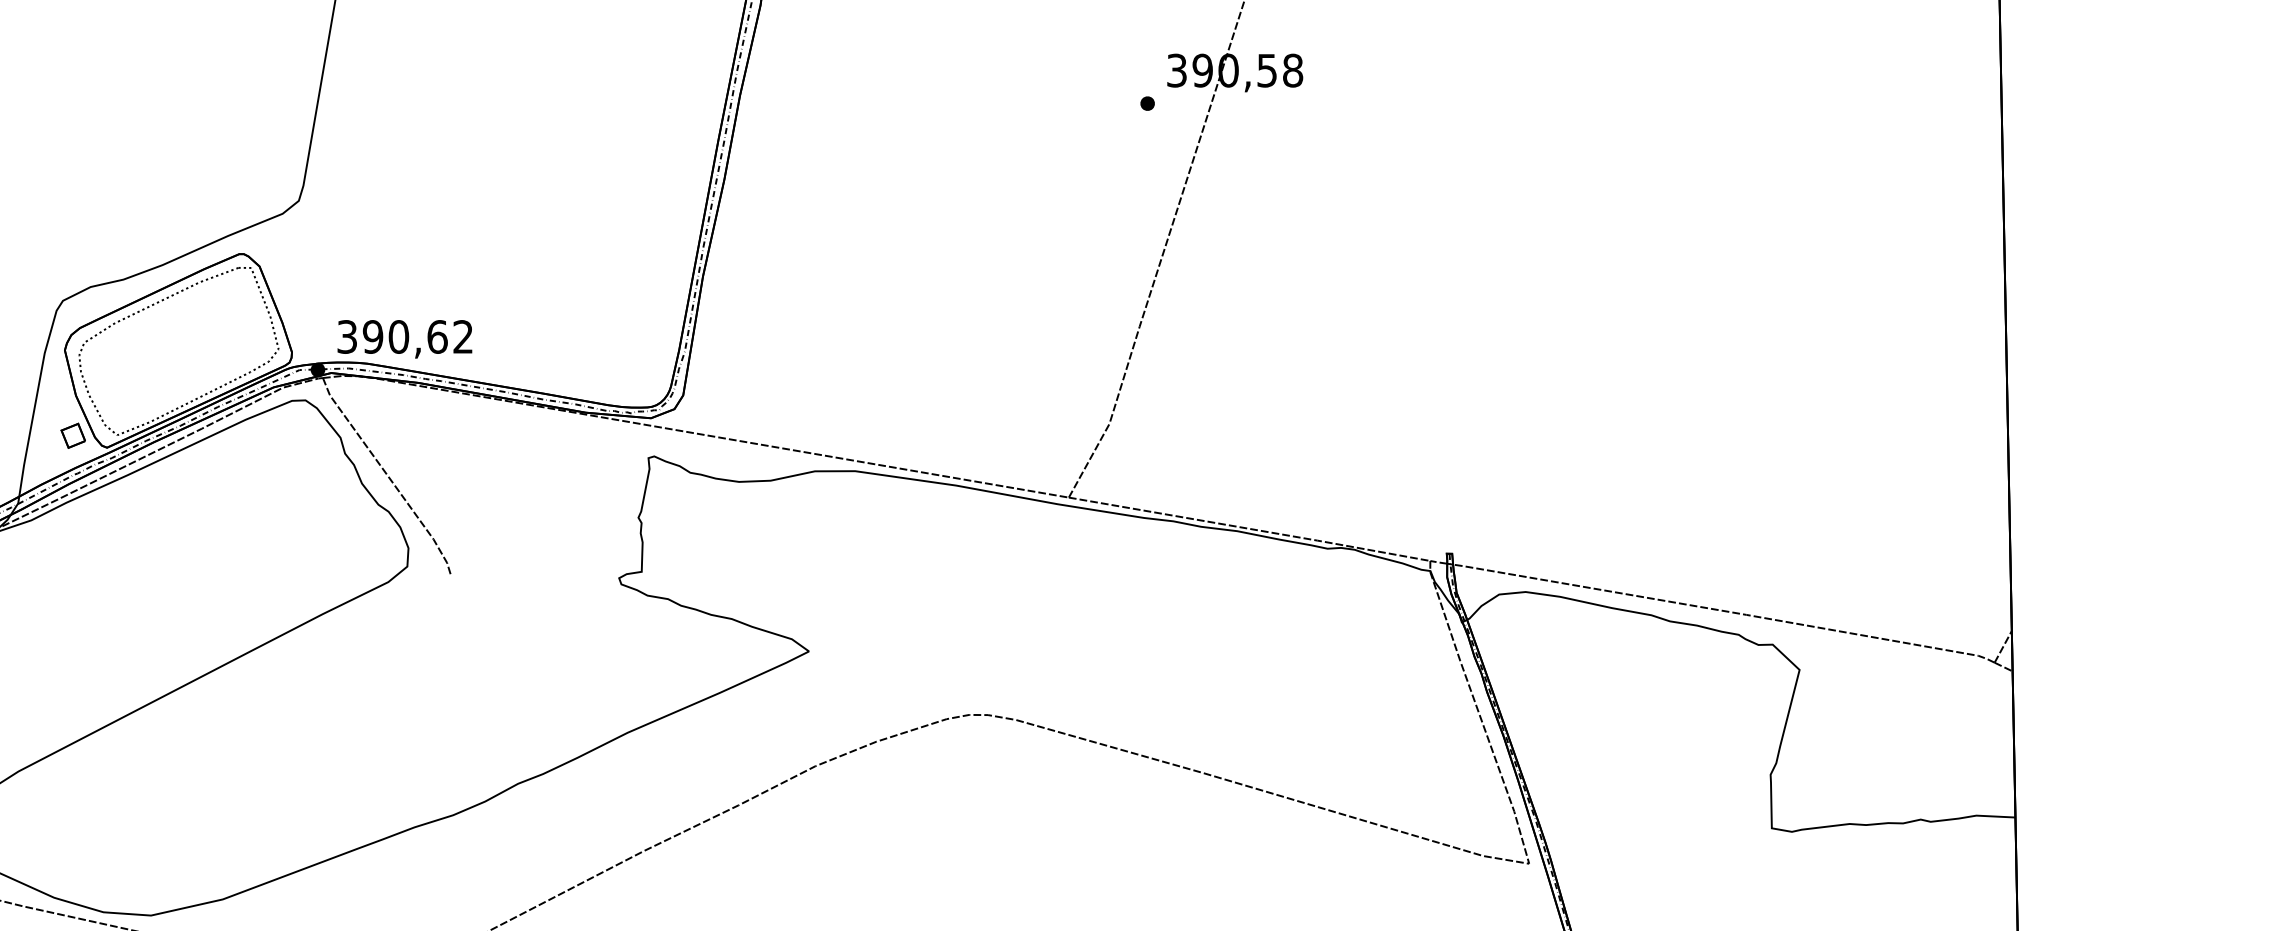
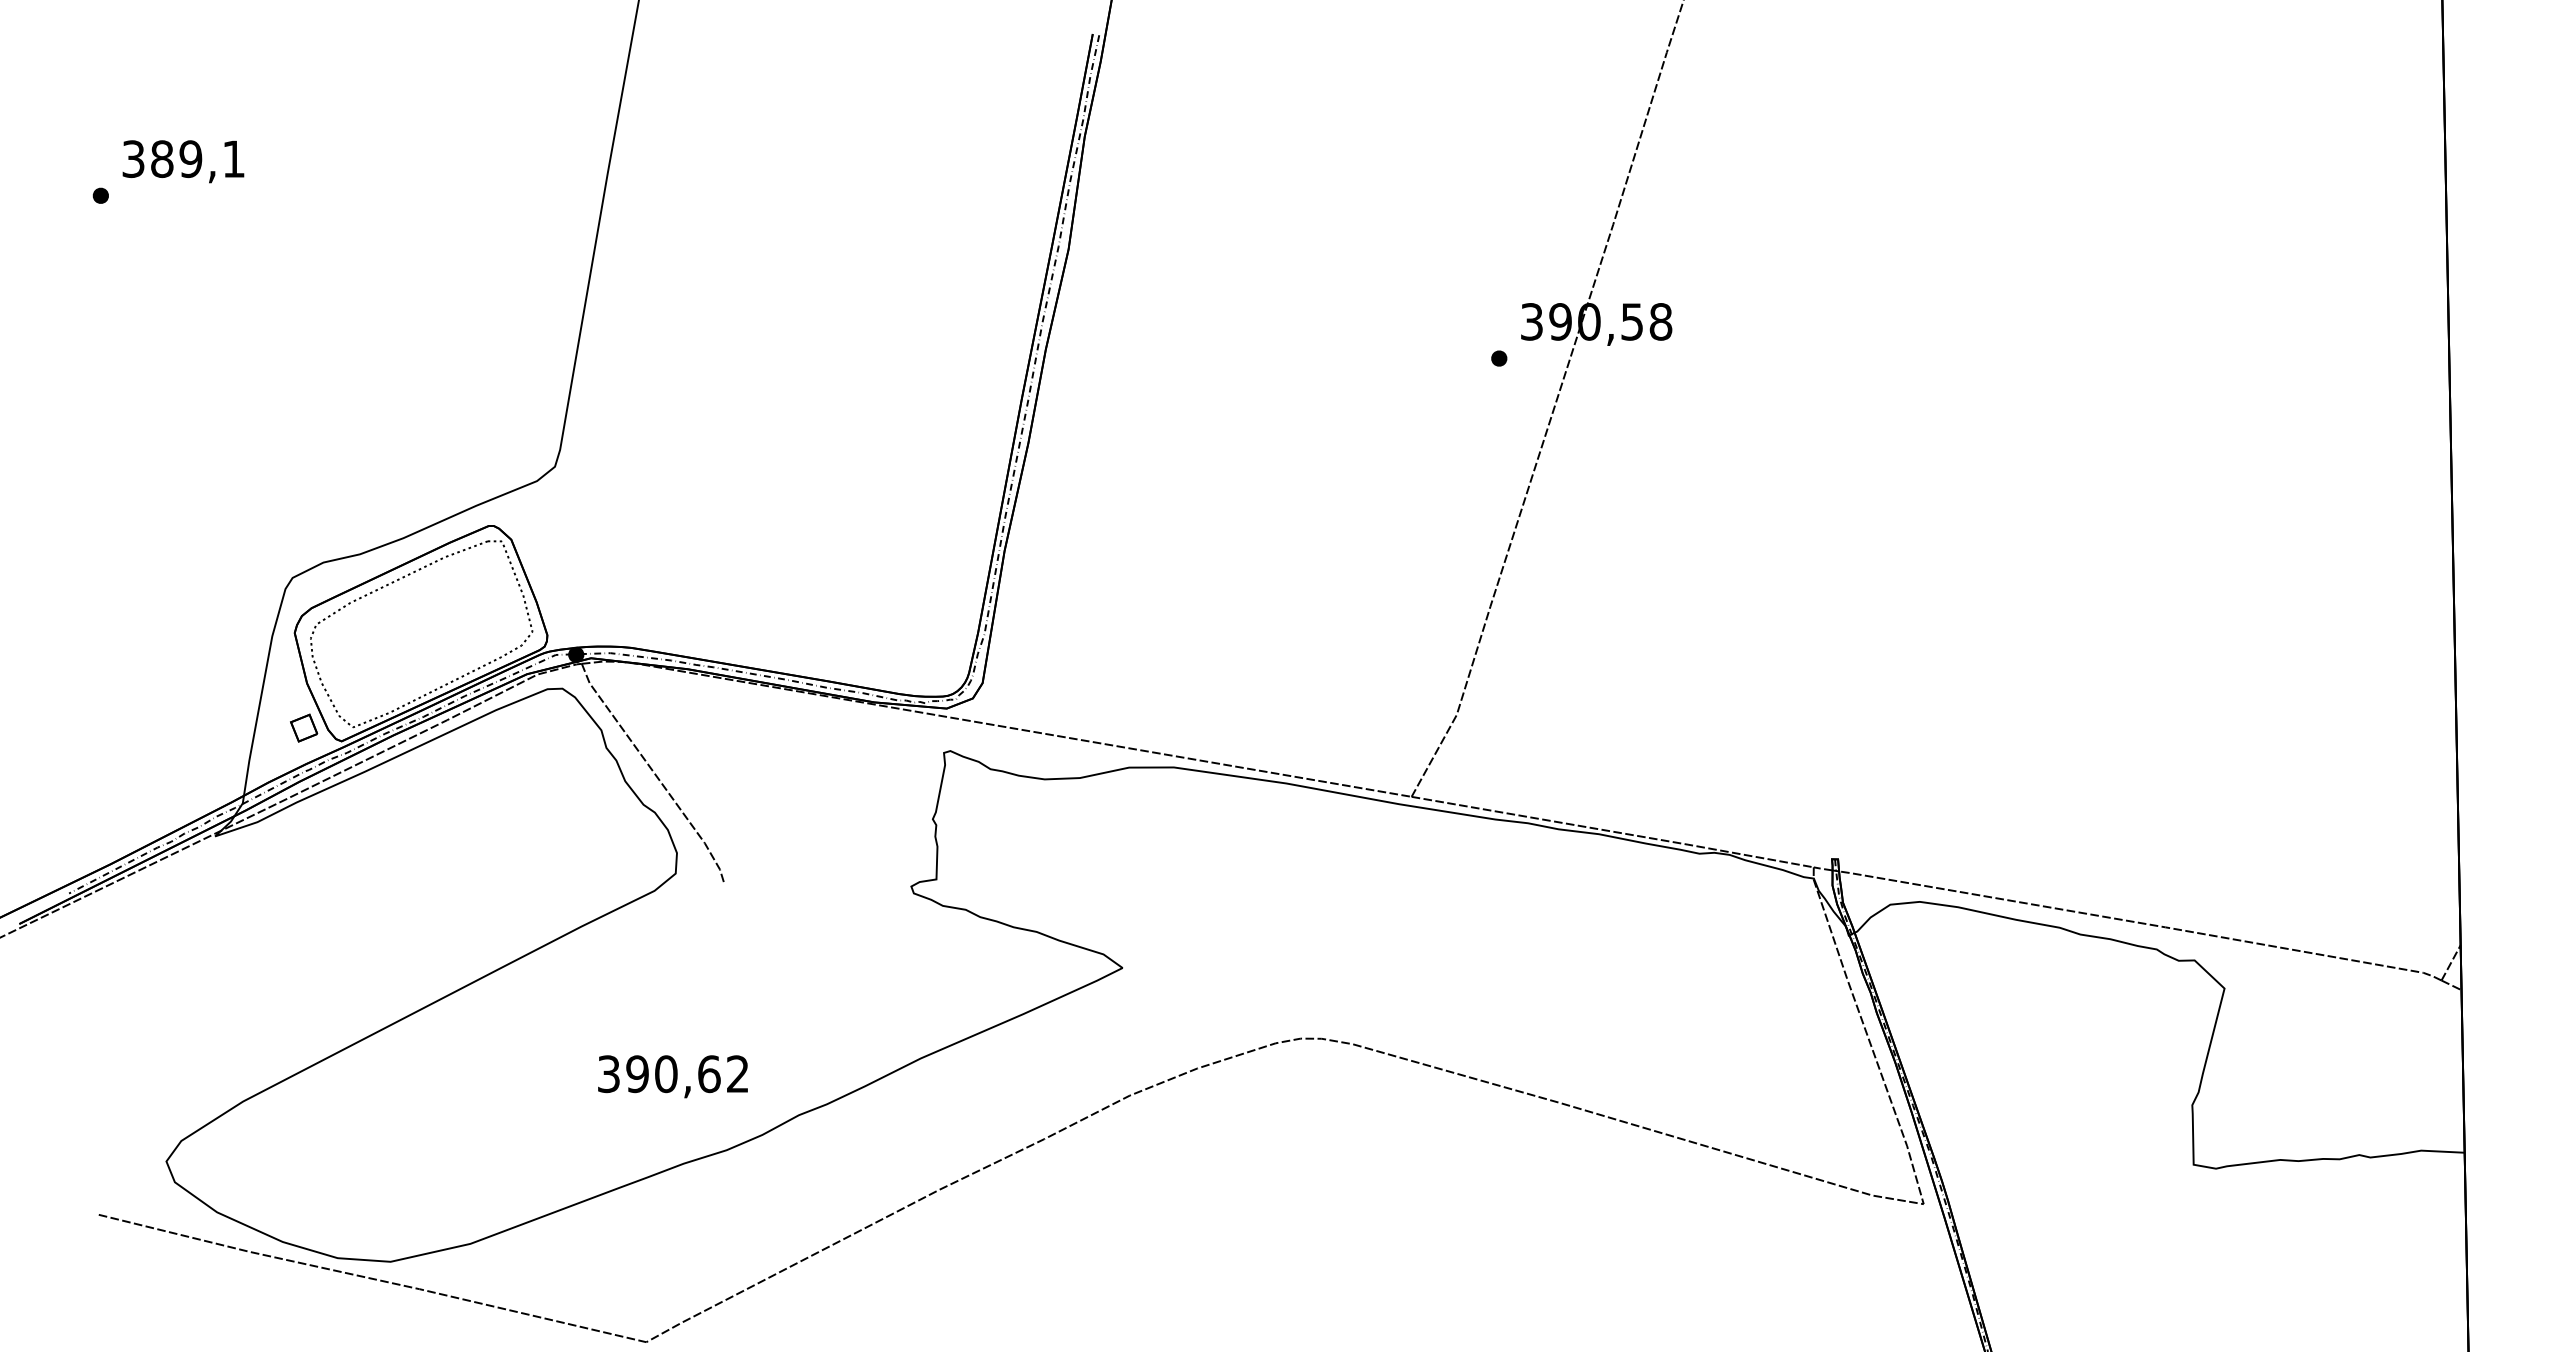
text: (404, 339) -> (672, 1076), moved

